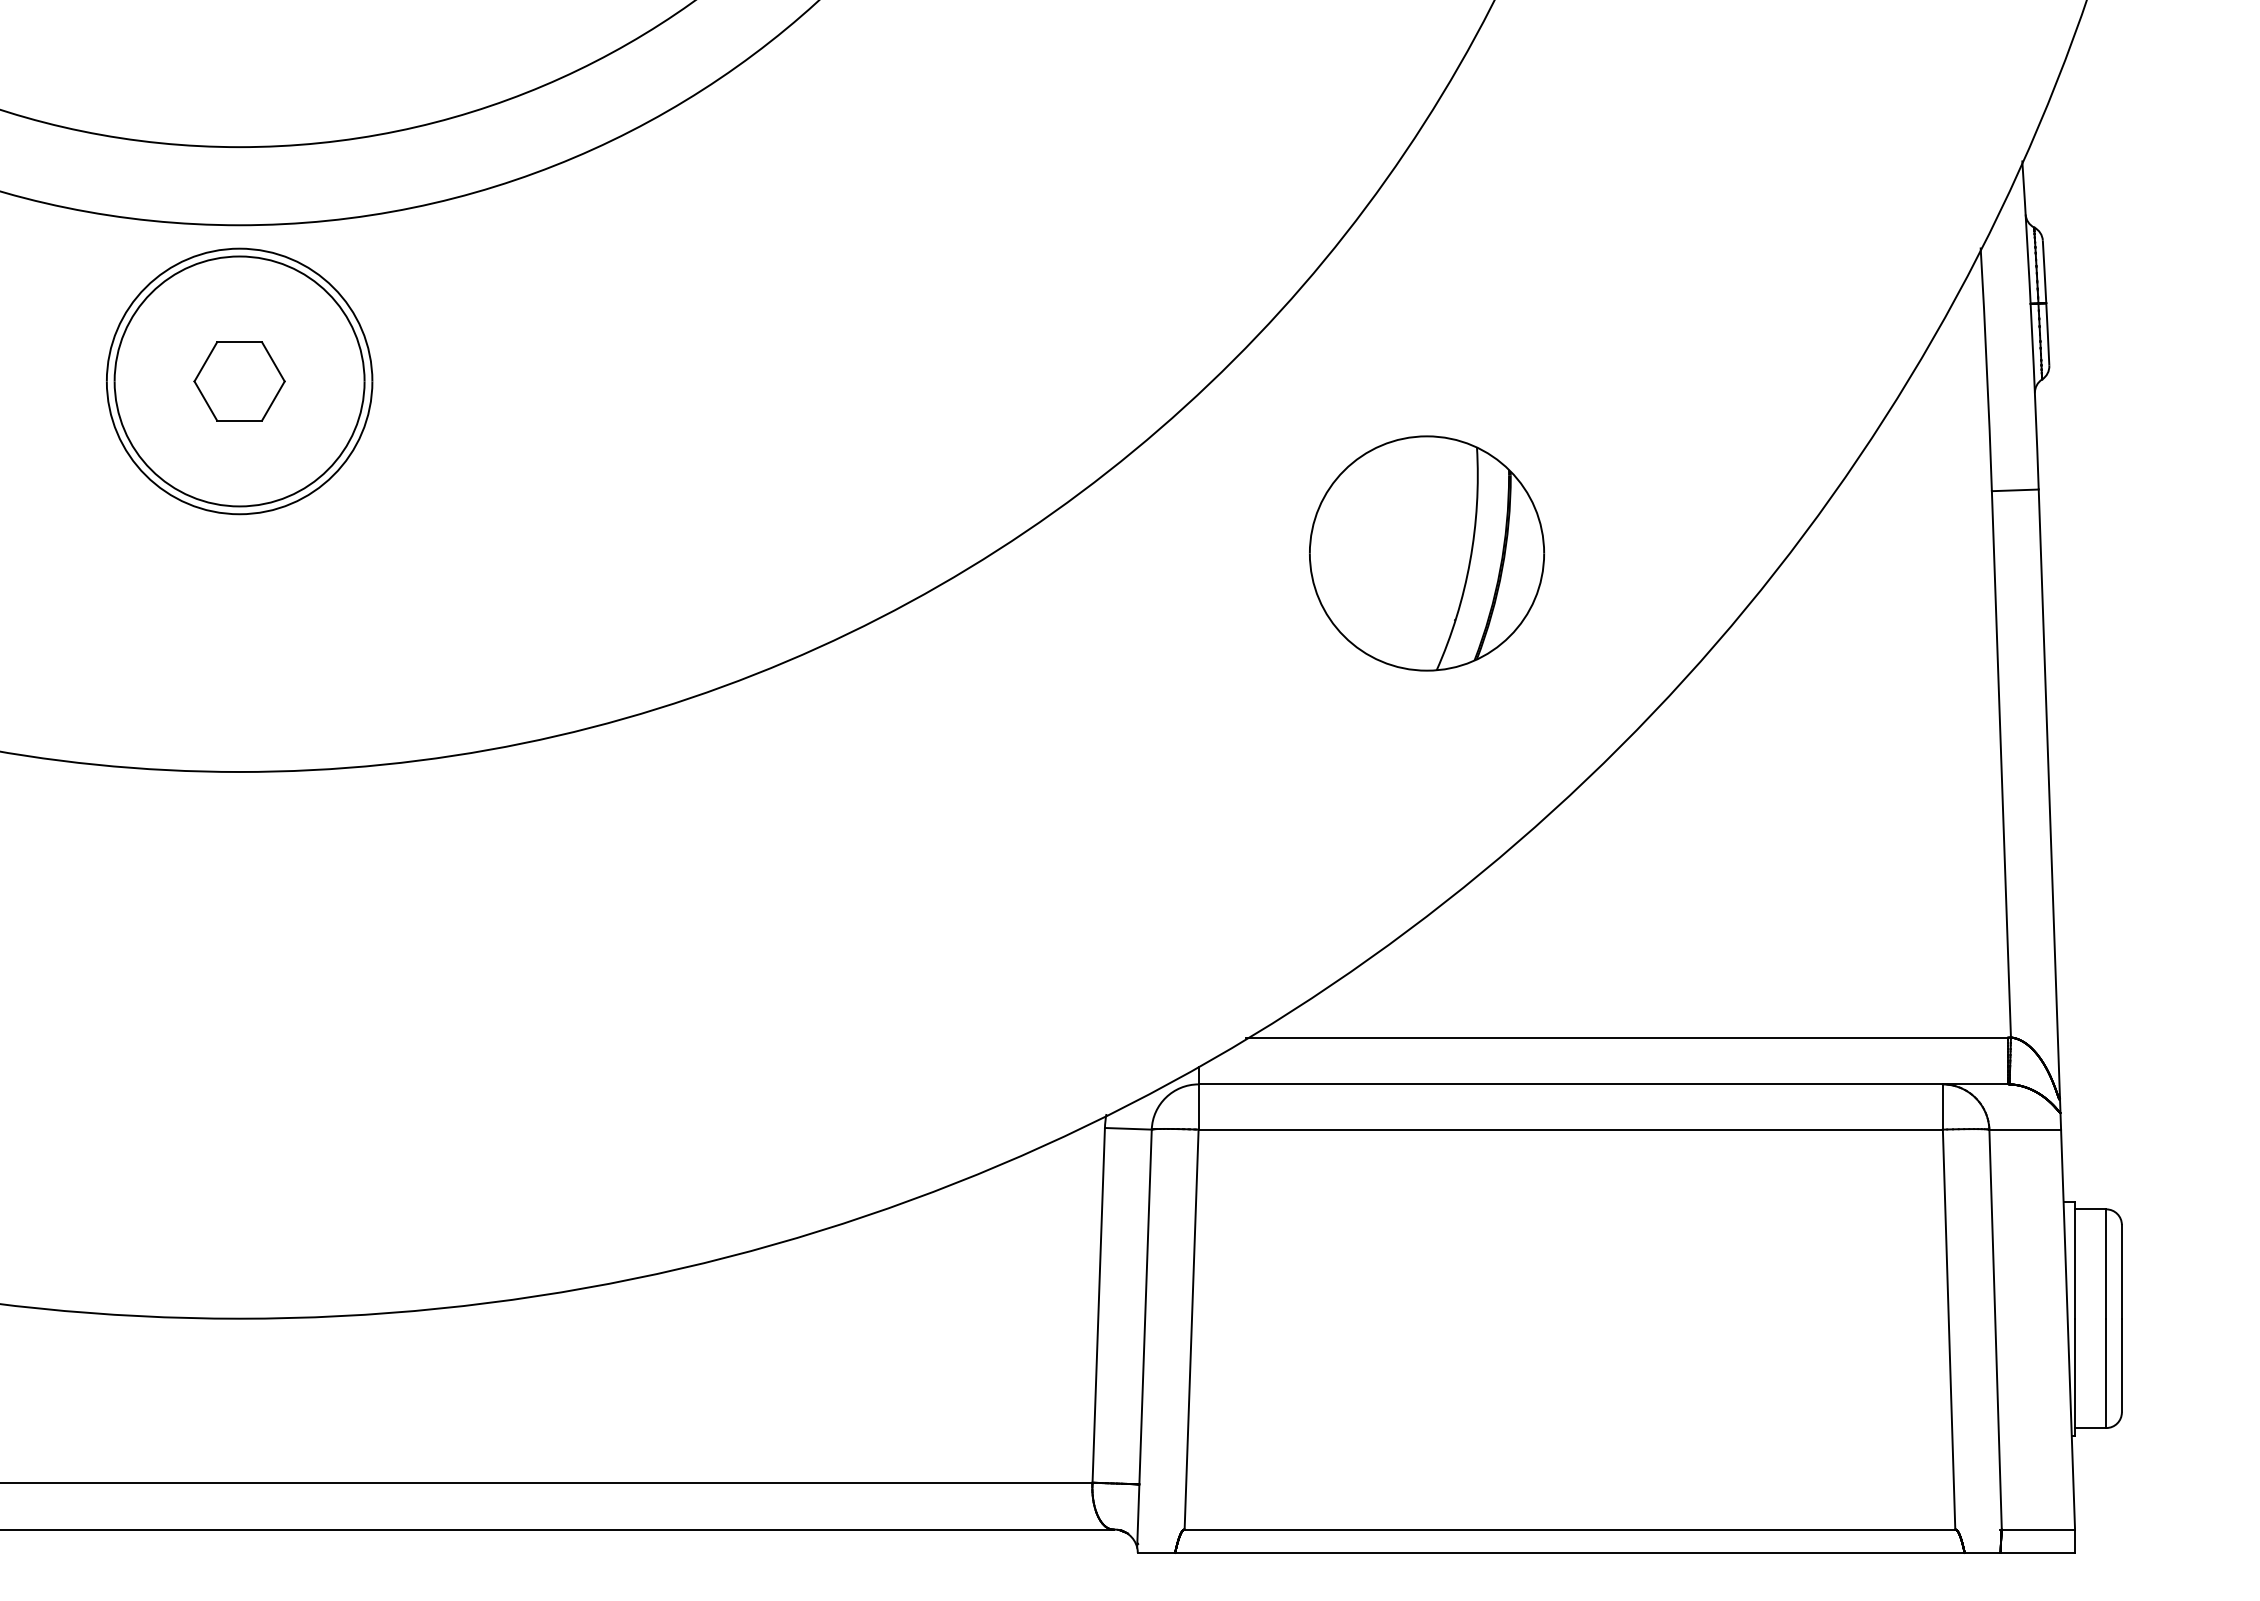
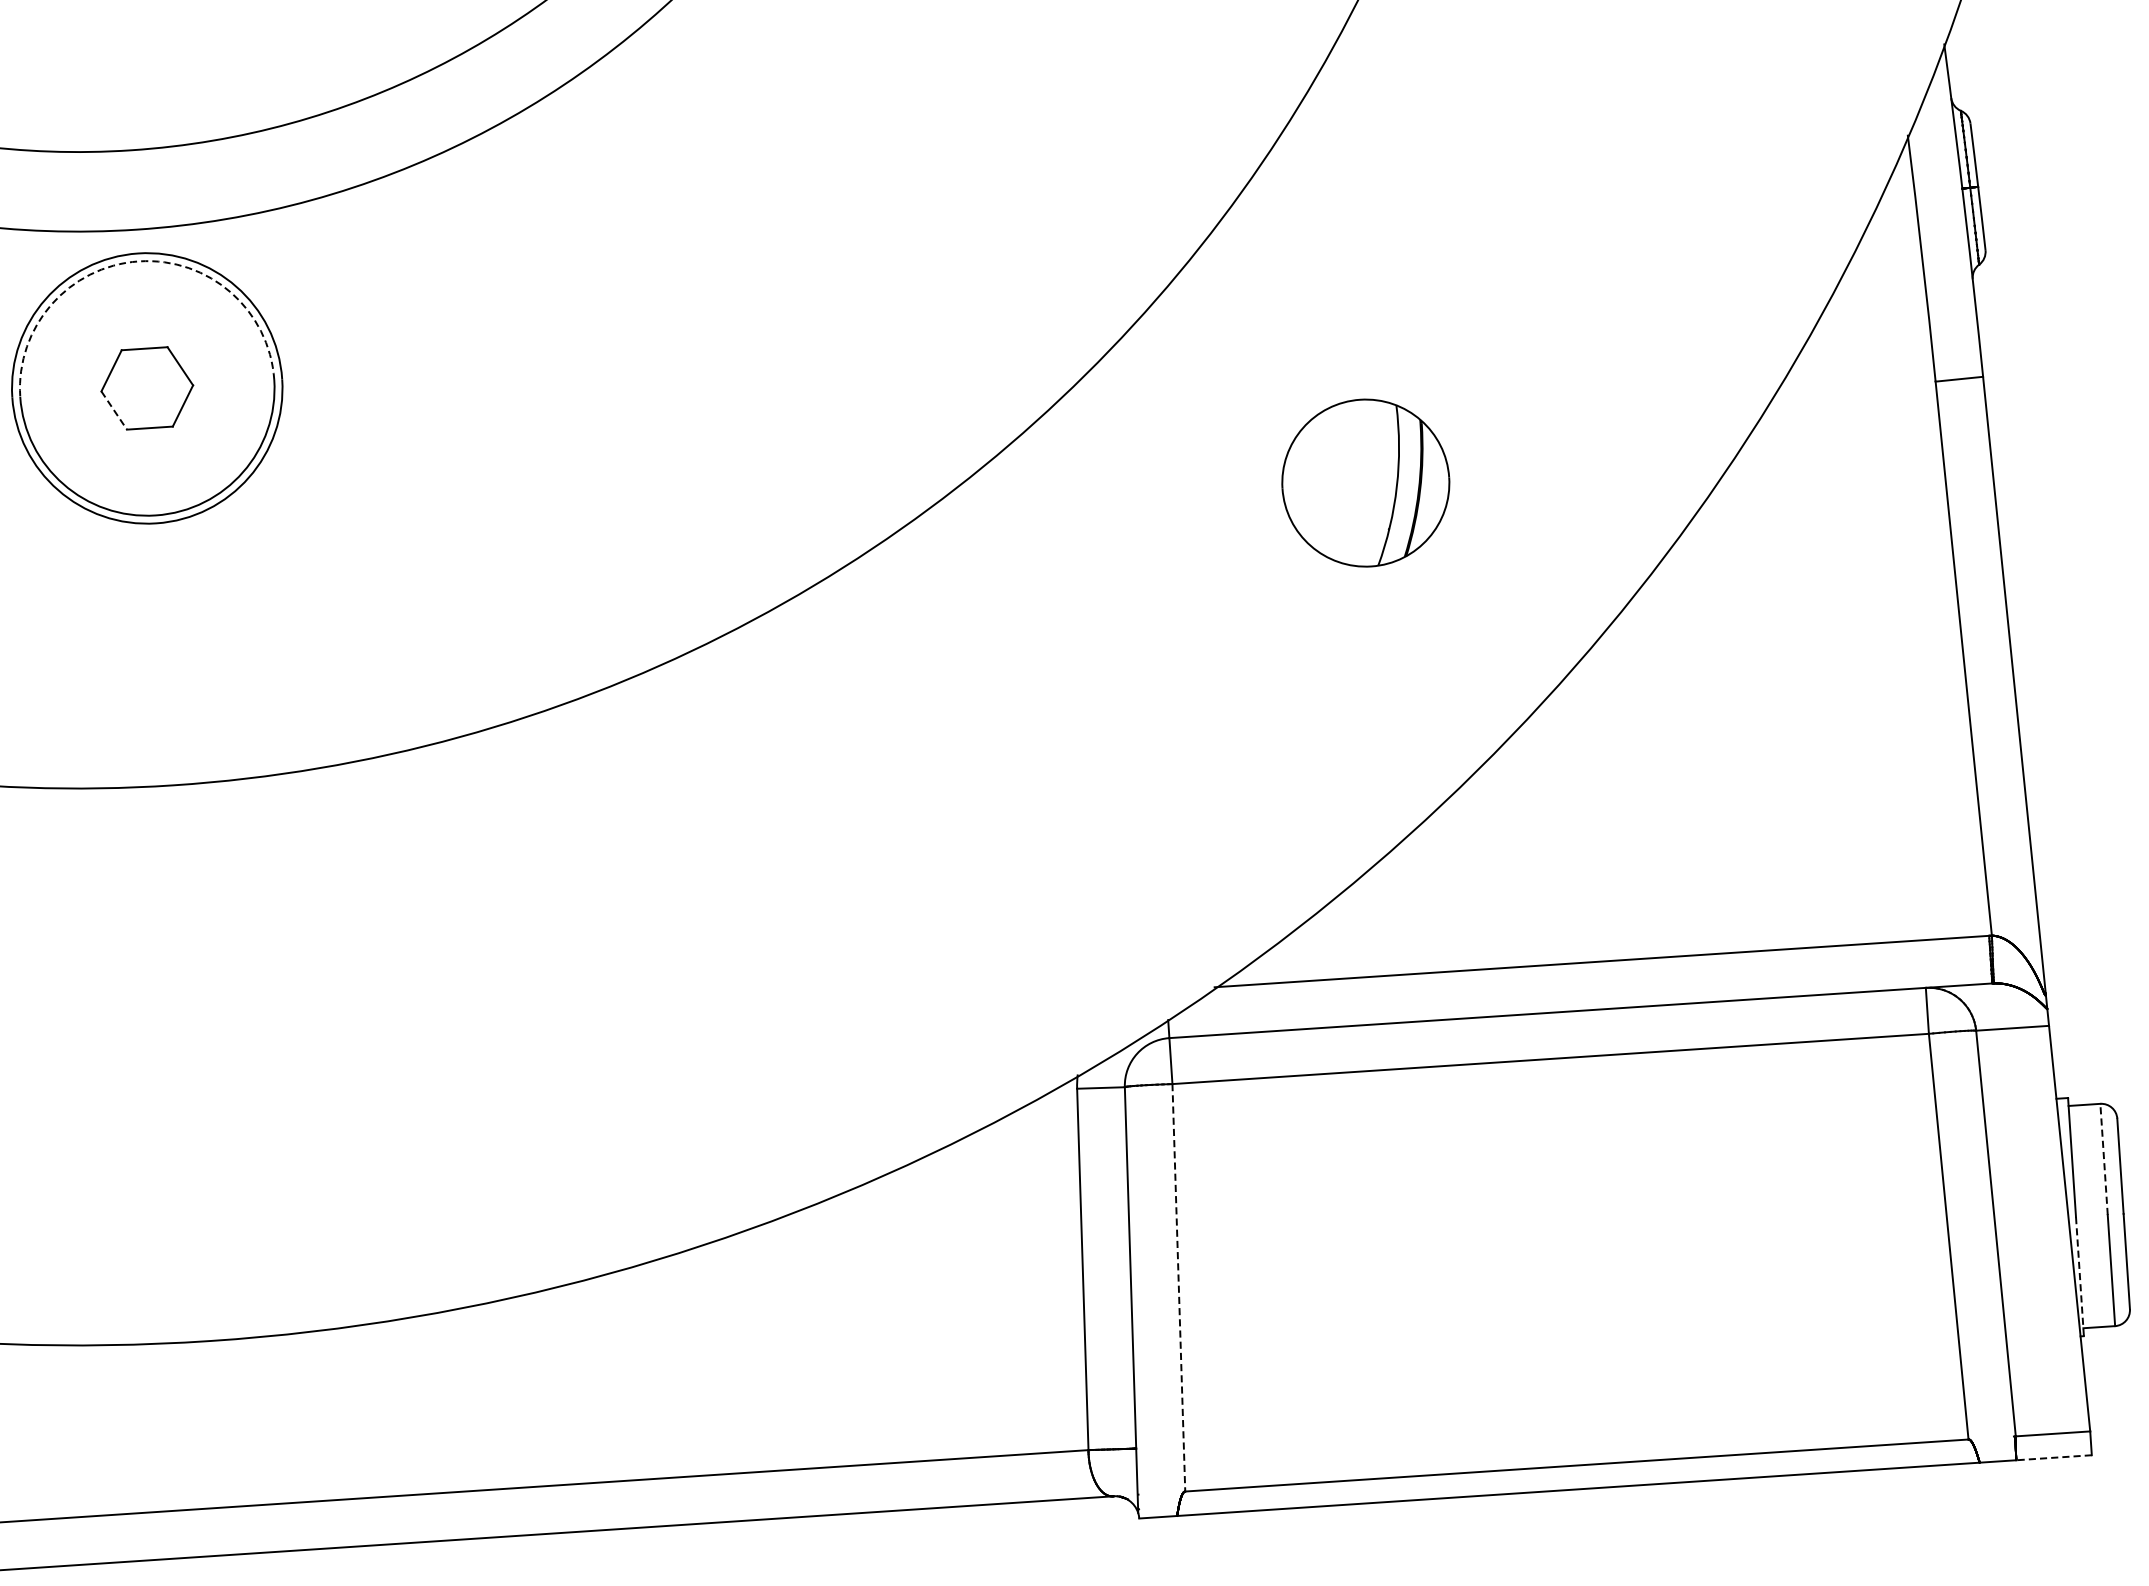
arc: (239, 256) -> (138, 261), solid -> dashed
line: (205, 401) -> (113, 411), solid -> dashed
part: (1427, 553) -> (1366, 483), size x0.7
line: (2106, 1264) -> (2104, 1159), solid -> dashed
line: (1191, 1330) -> (1178, 1288), solid -> dashed
line: (2075, 1377) -> (2080, 1276), solid -> dashed
line: (2037, 1553) -> (2053, 1458), solid -> dashed

